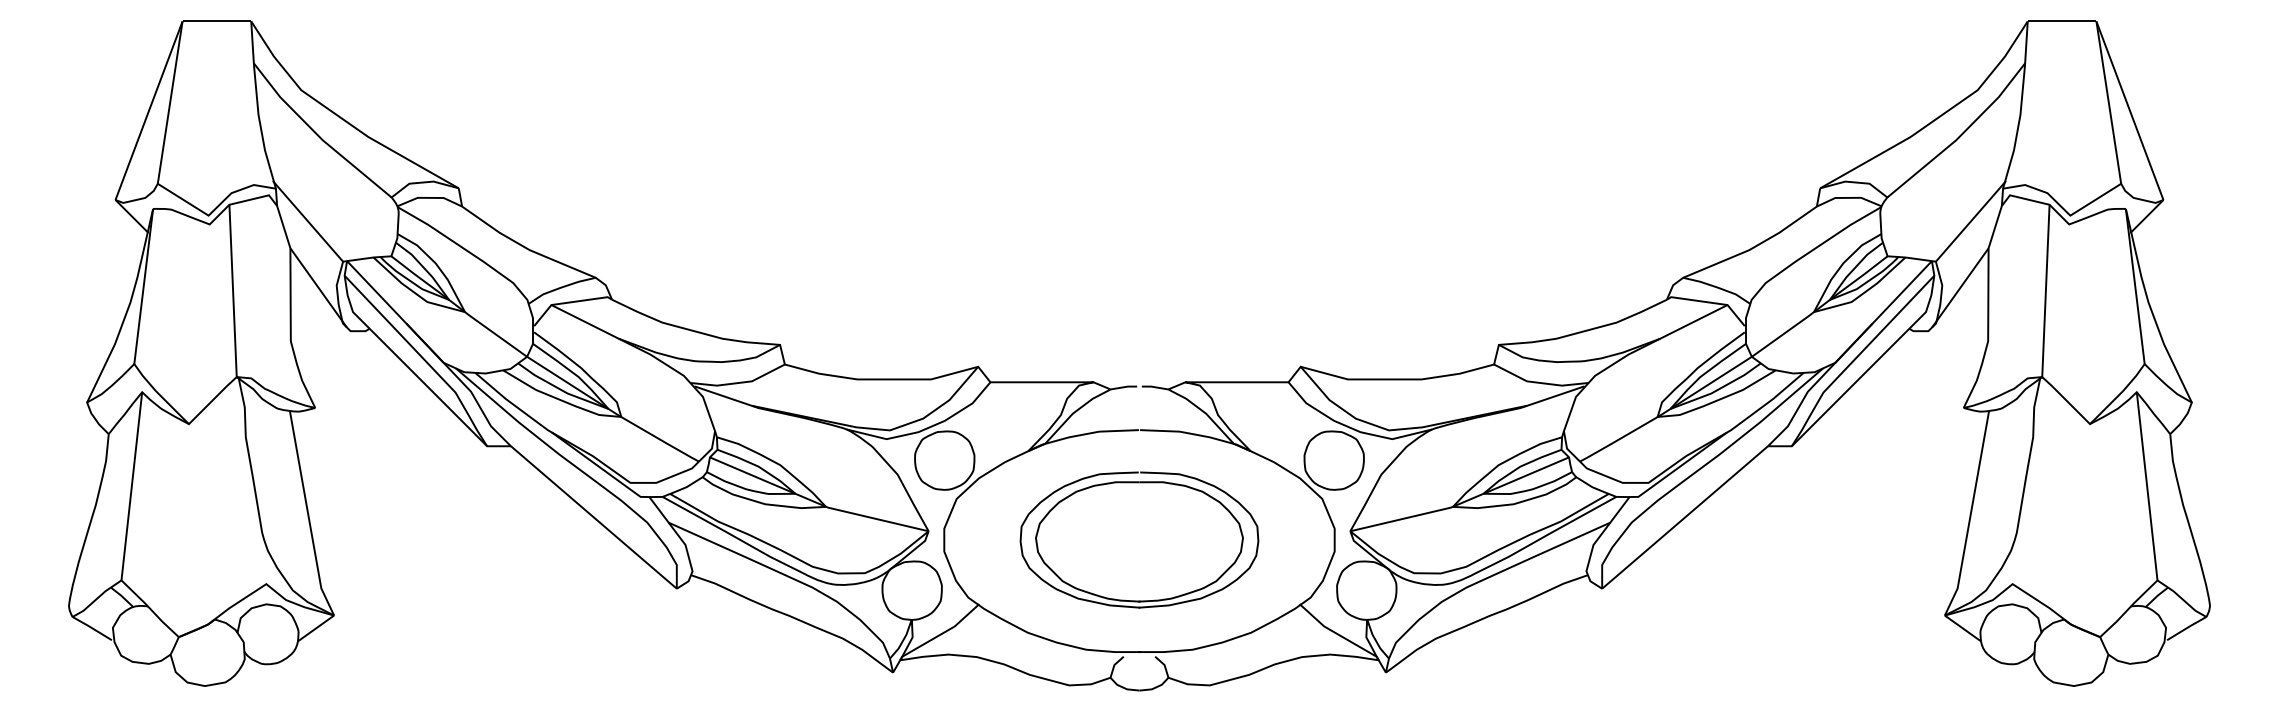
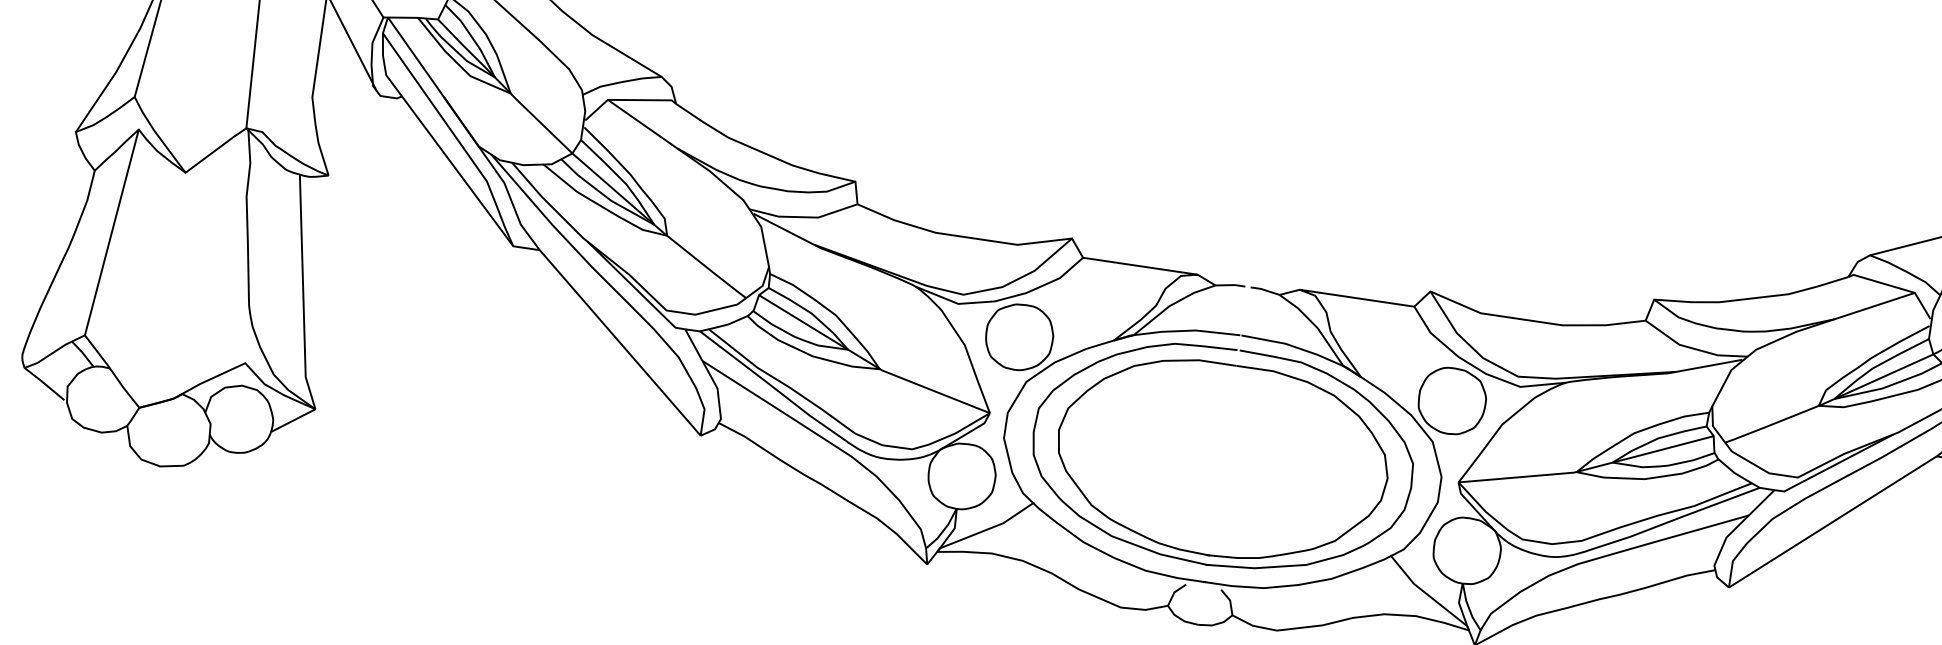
part: (1139, 539) -> (1222, 456), size x1.43

